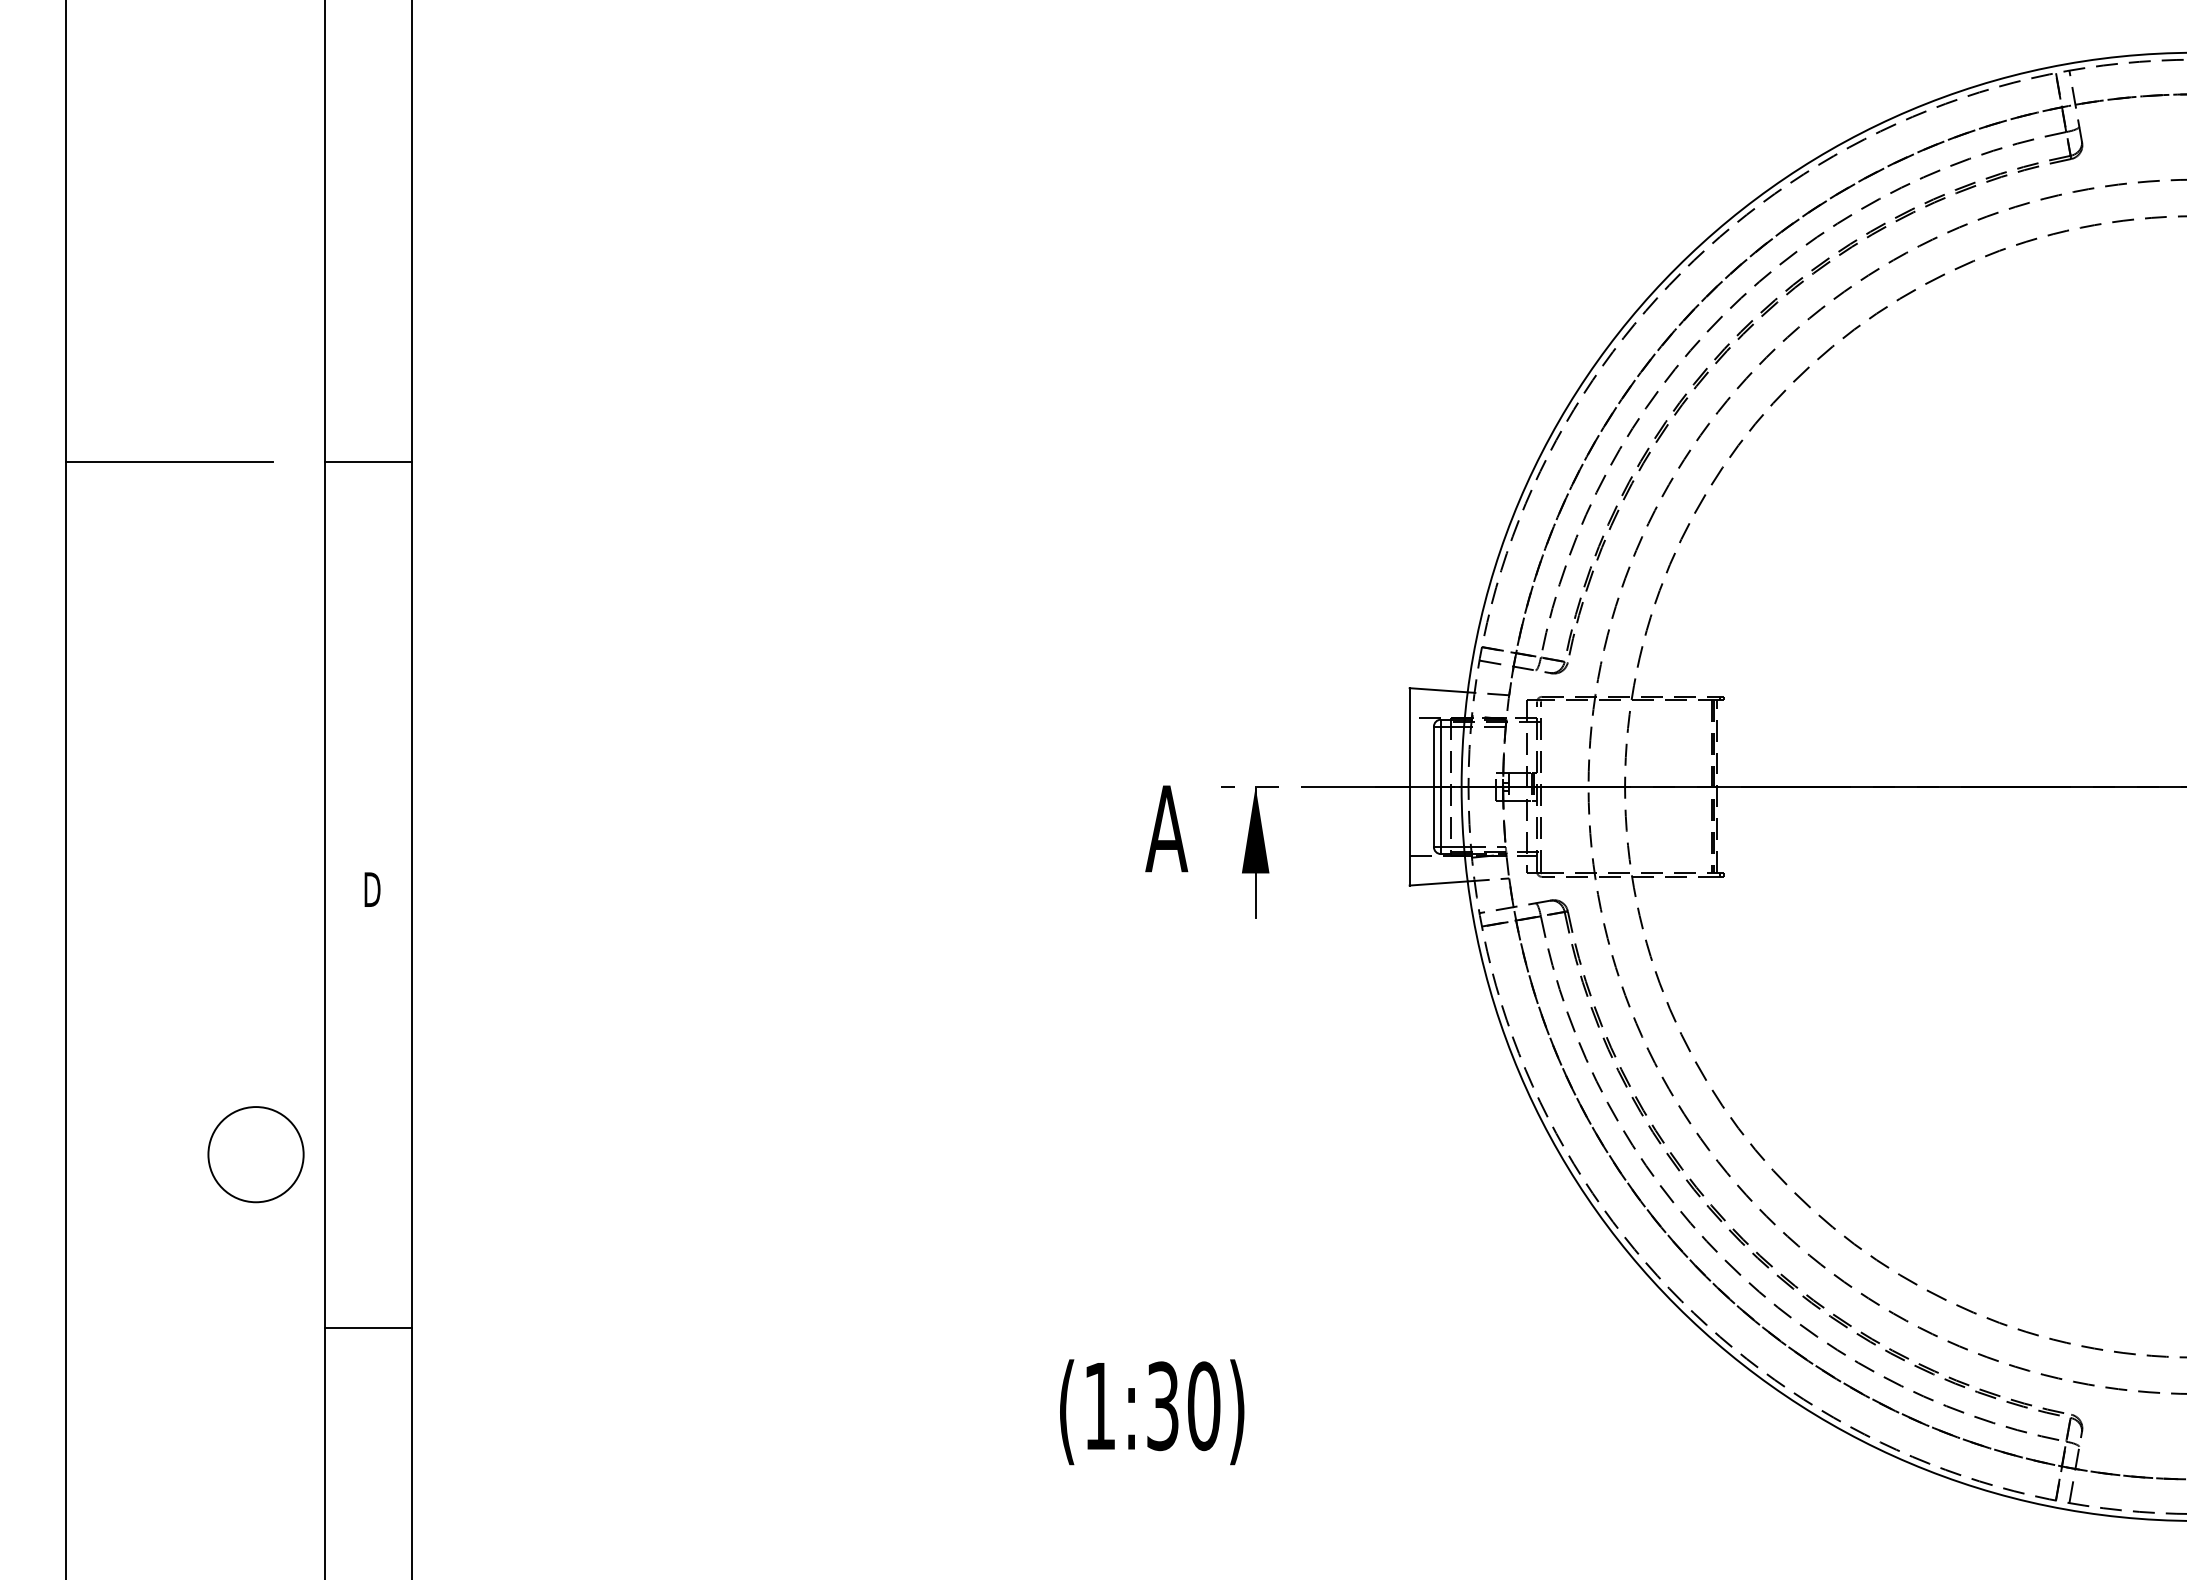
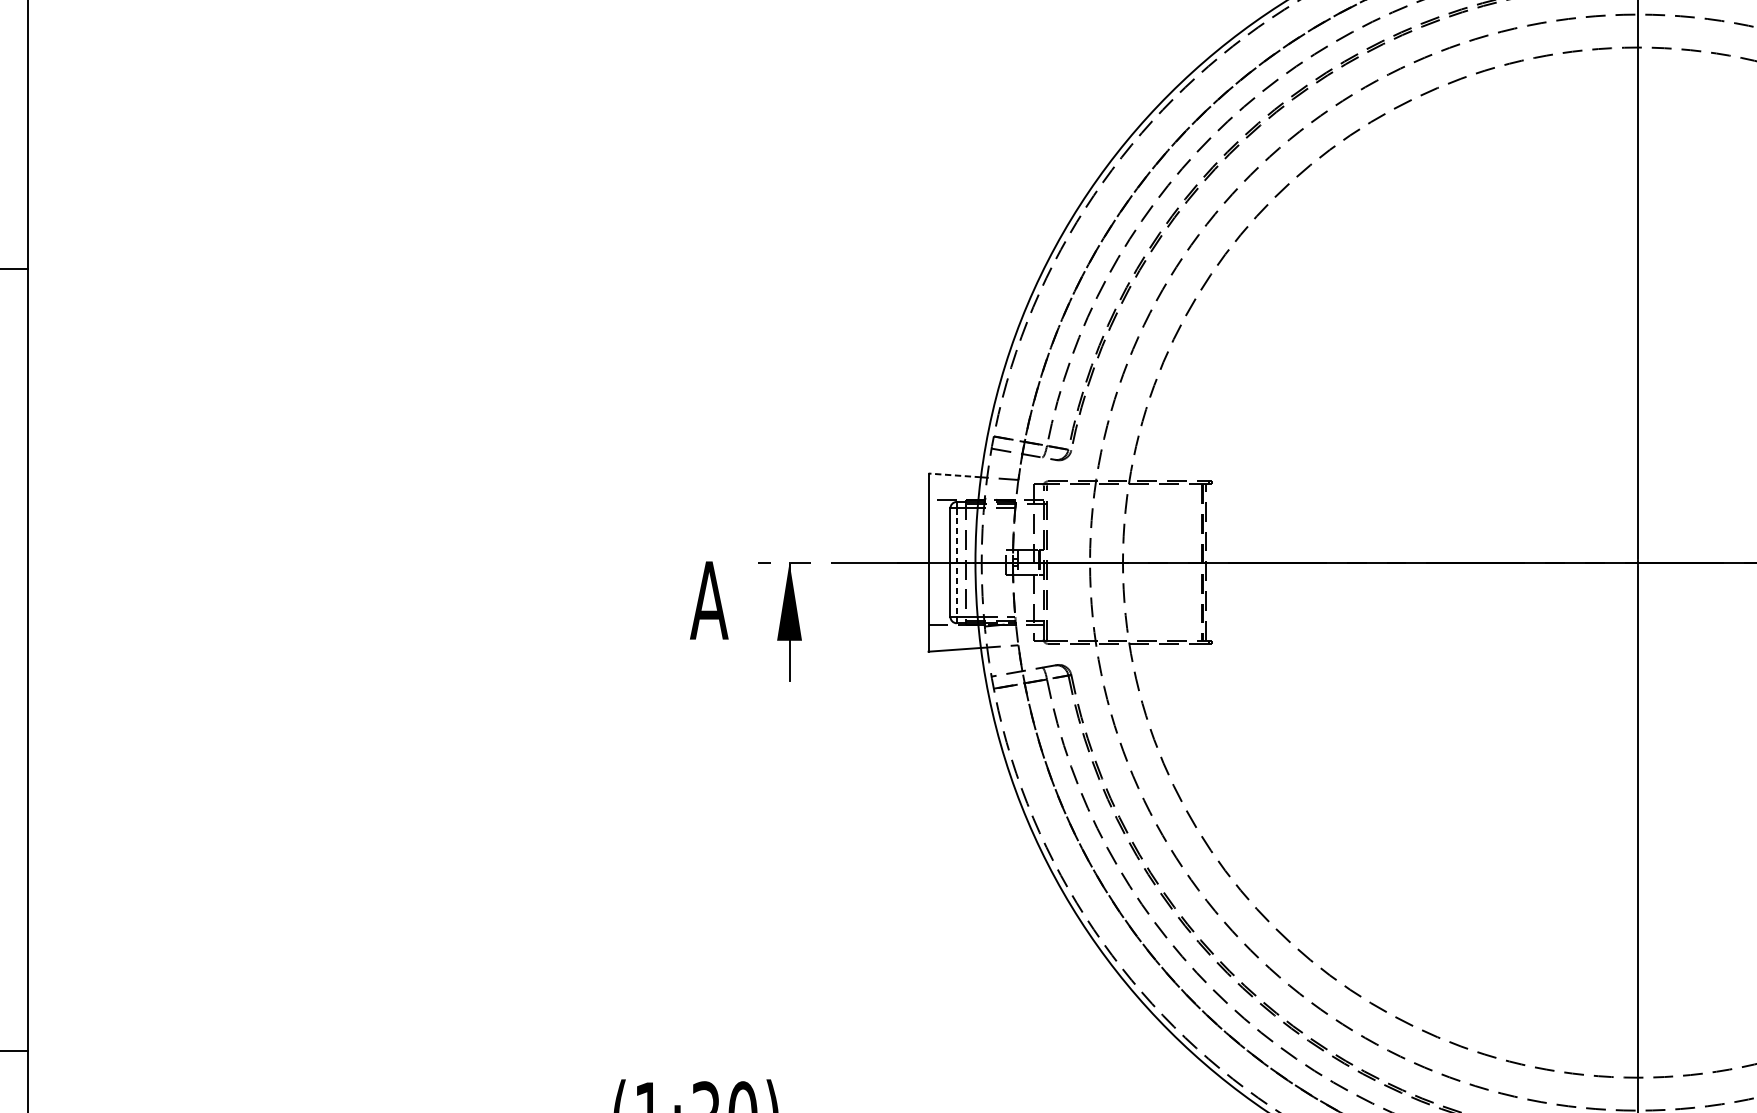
line: (1438, 690) -> (954, 475), solid -> dashed
line: (1440, 787) -> (956, 563), solid -> dashed

